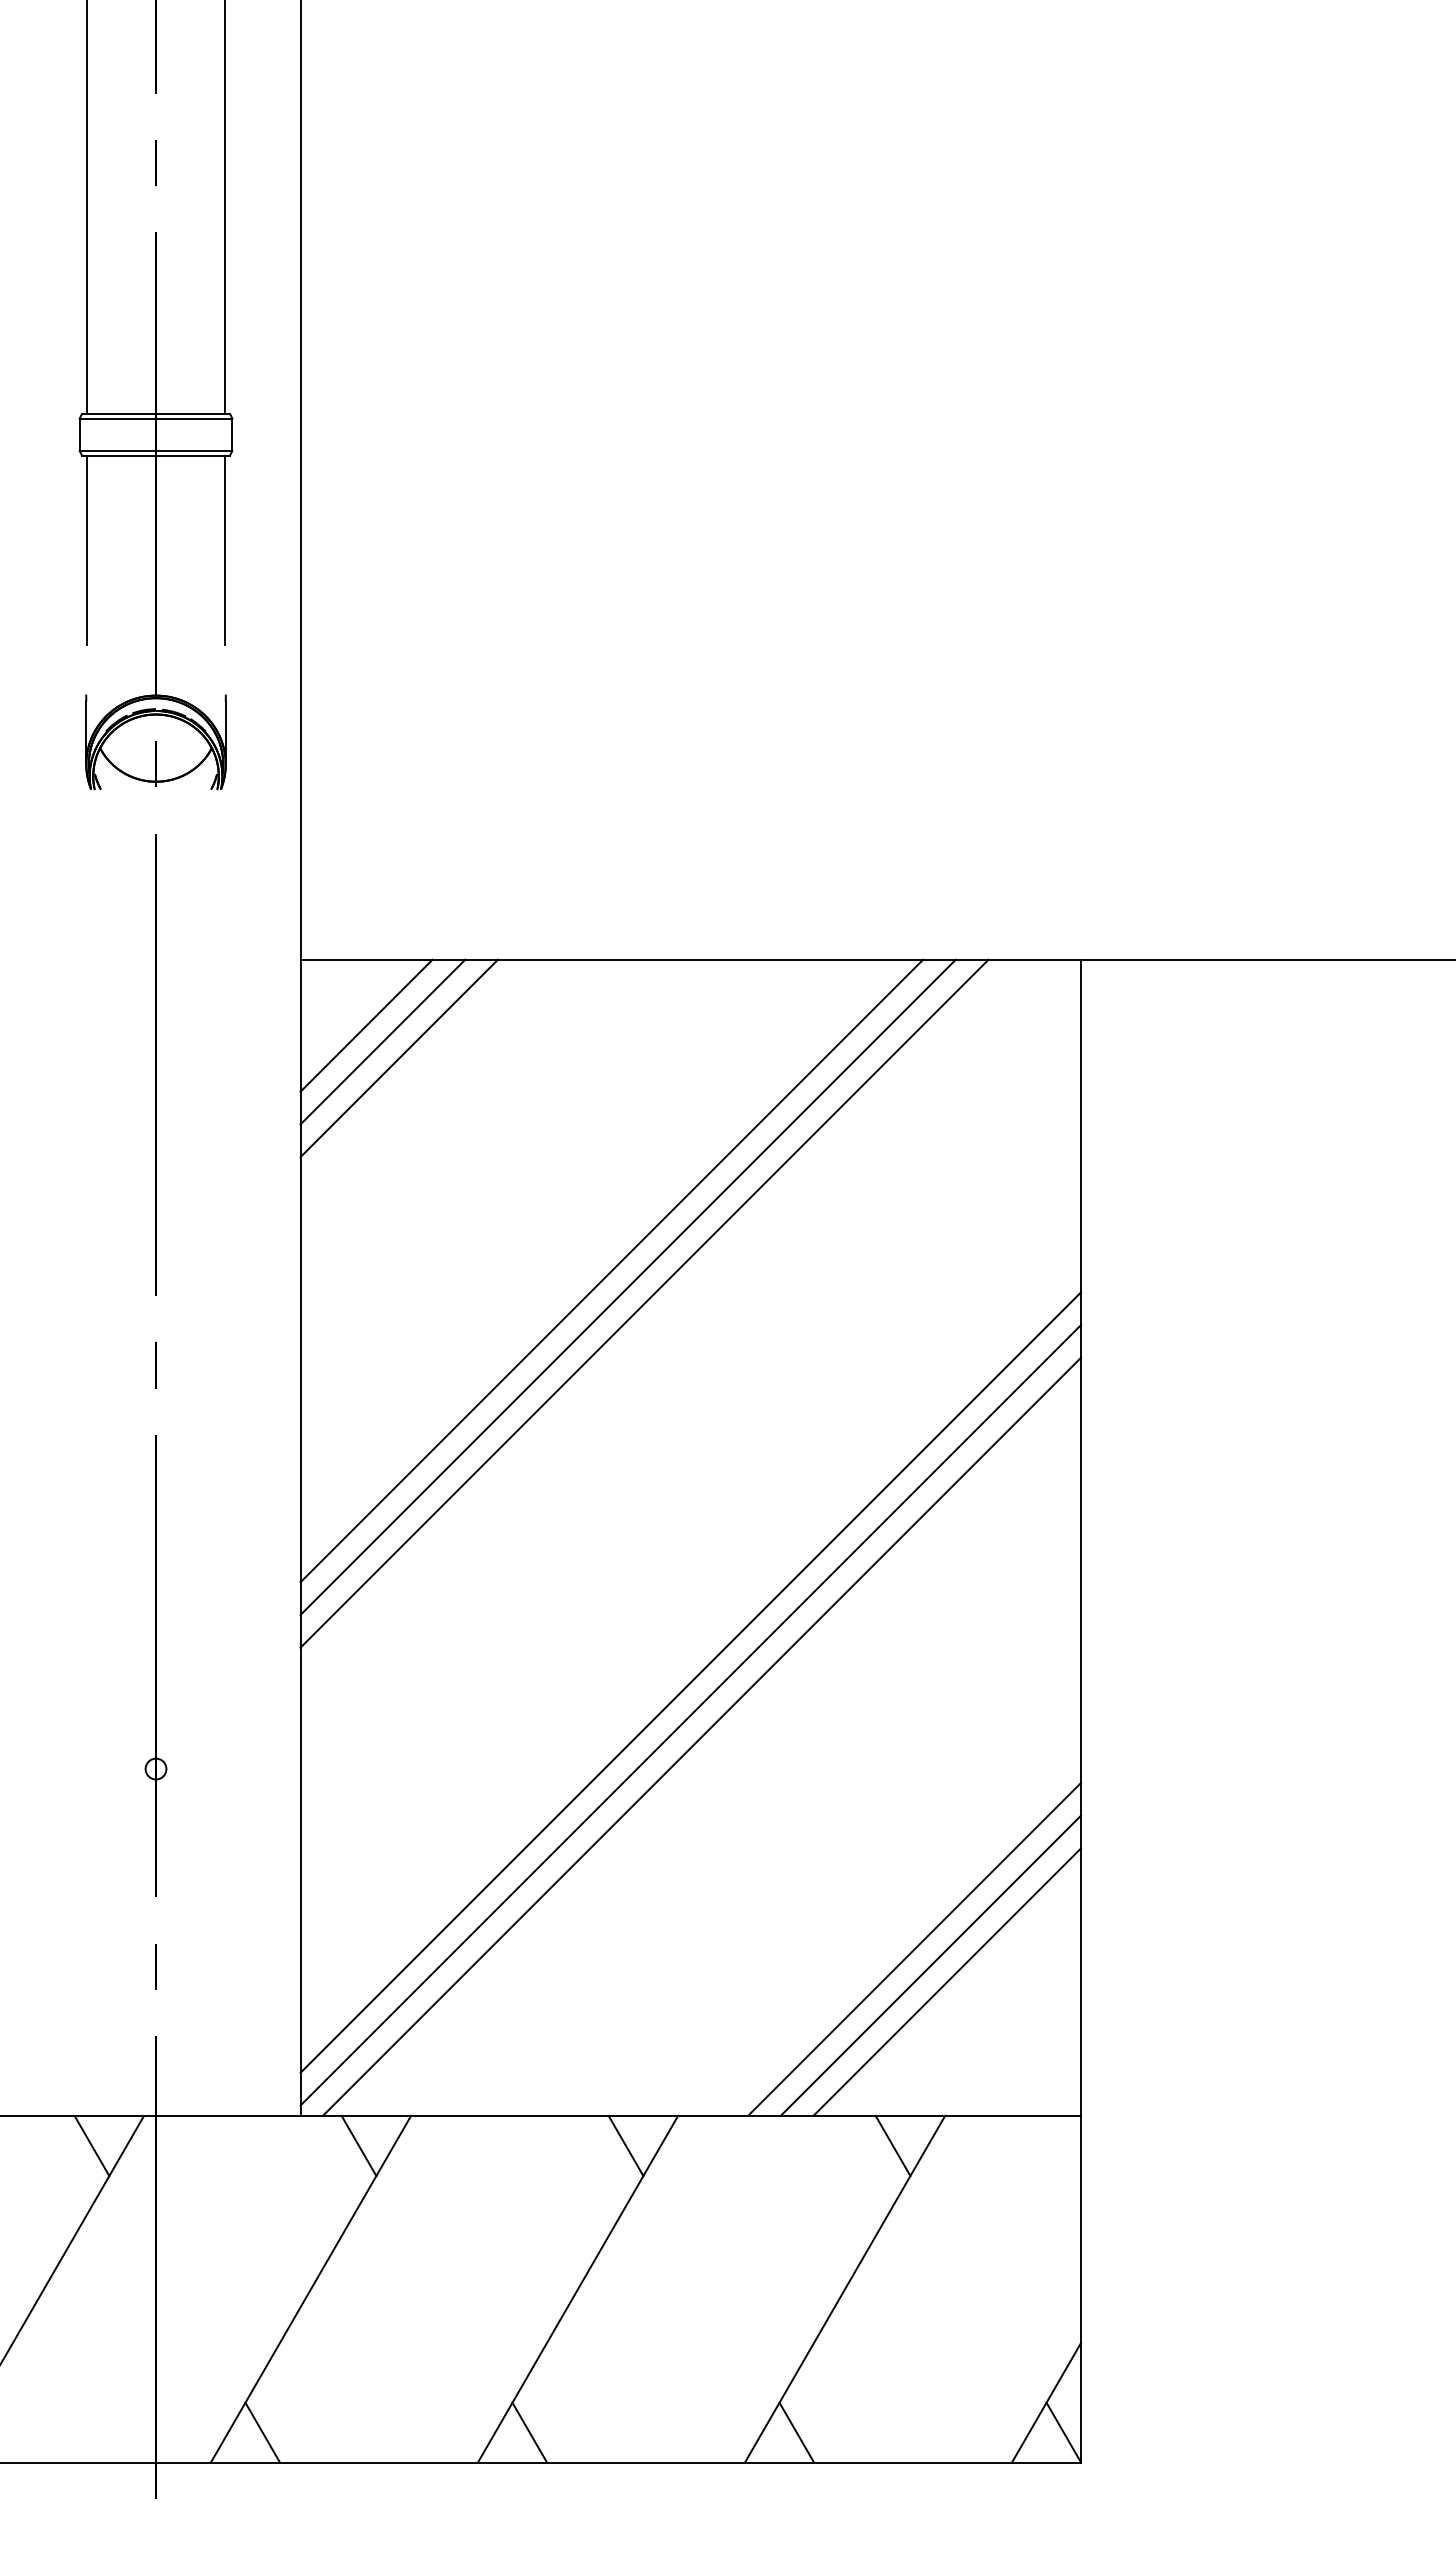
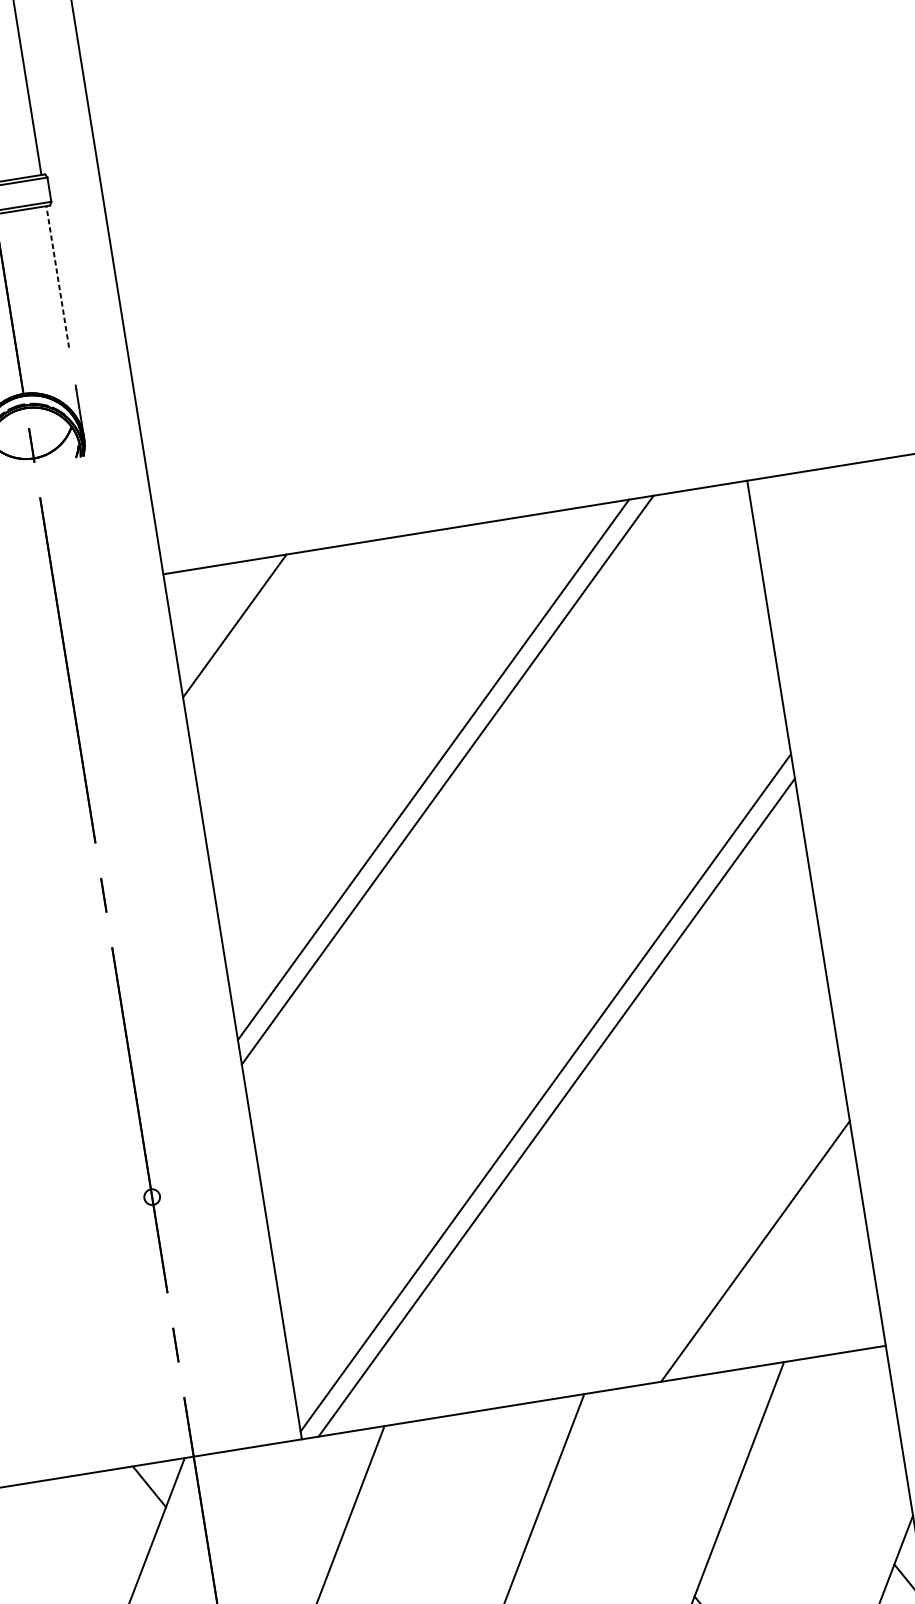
line: (225, 550) -> (58, 277), solid -> dashed
line: (366, 1025) -> (220, 615), removed
line: (399, 1058) -> (249, 636), removed
line: (644, 1303) -> (461, 790), removed
line: (690, 1682) -> (541, 1068), removed
line: (914, 1948) -> (741, 1240), removed
line: (947, 1981) -> (769, 1261), removed
line: (358, 2145) -> (348, 1454), removed
line: (625, 2145) -> (548, 1422), removed
line: (892, 2145) -> (748, 1390), removed

